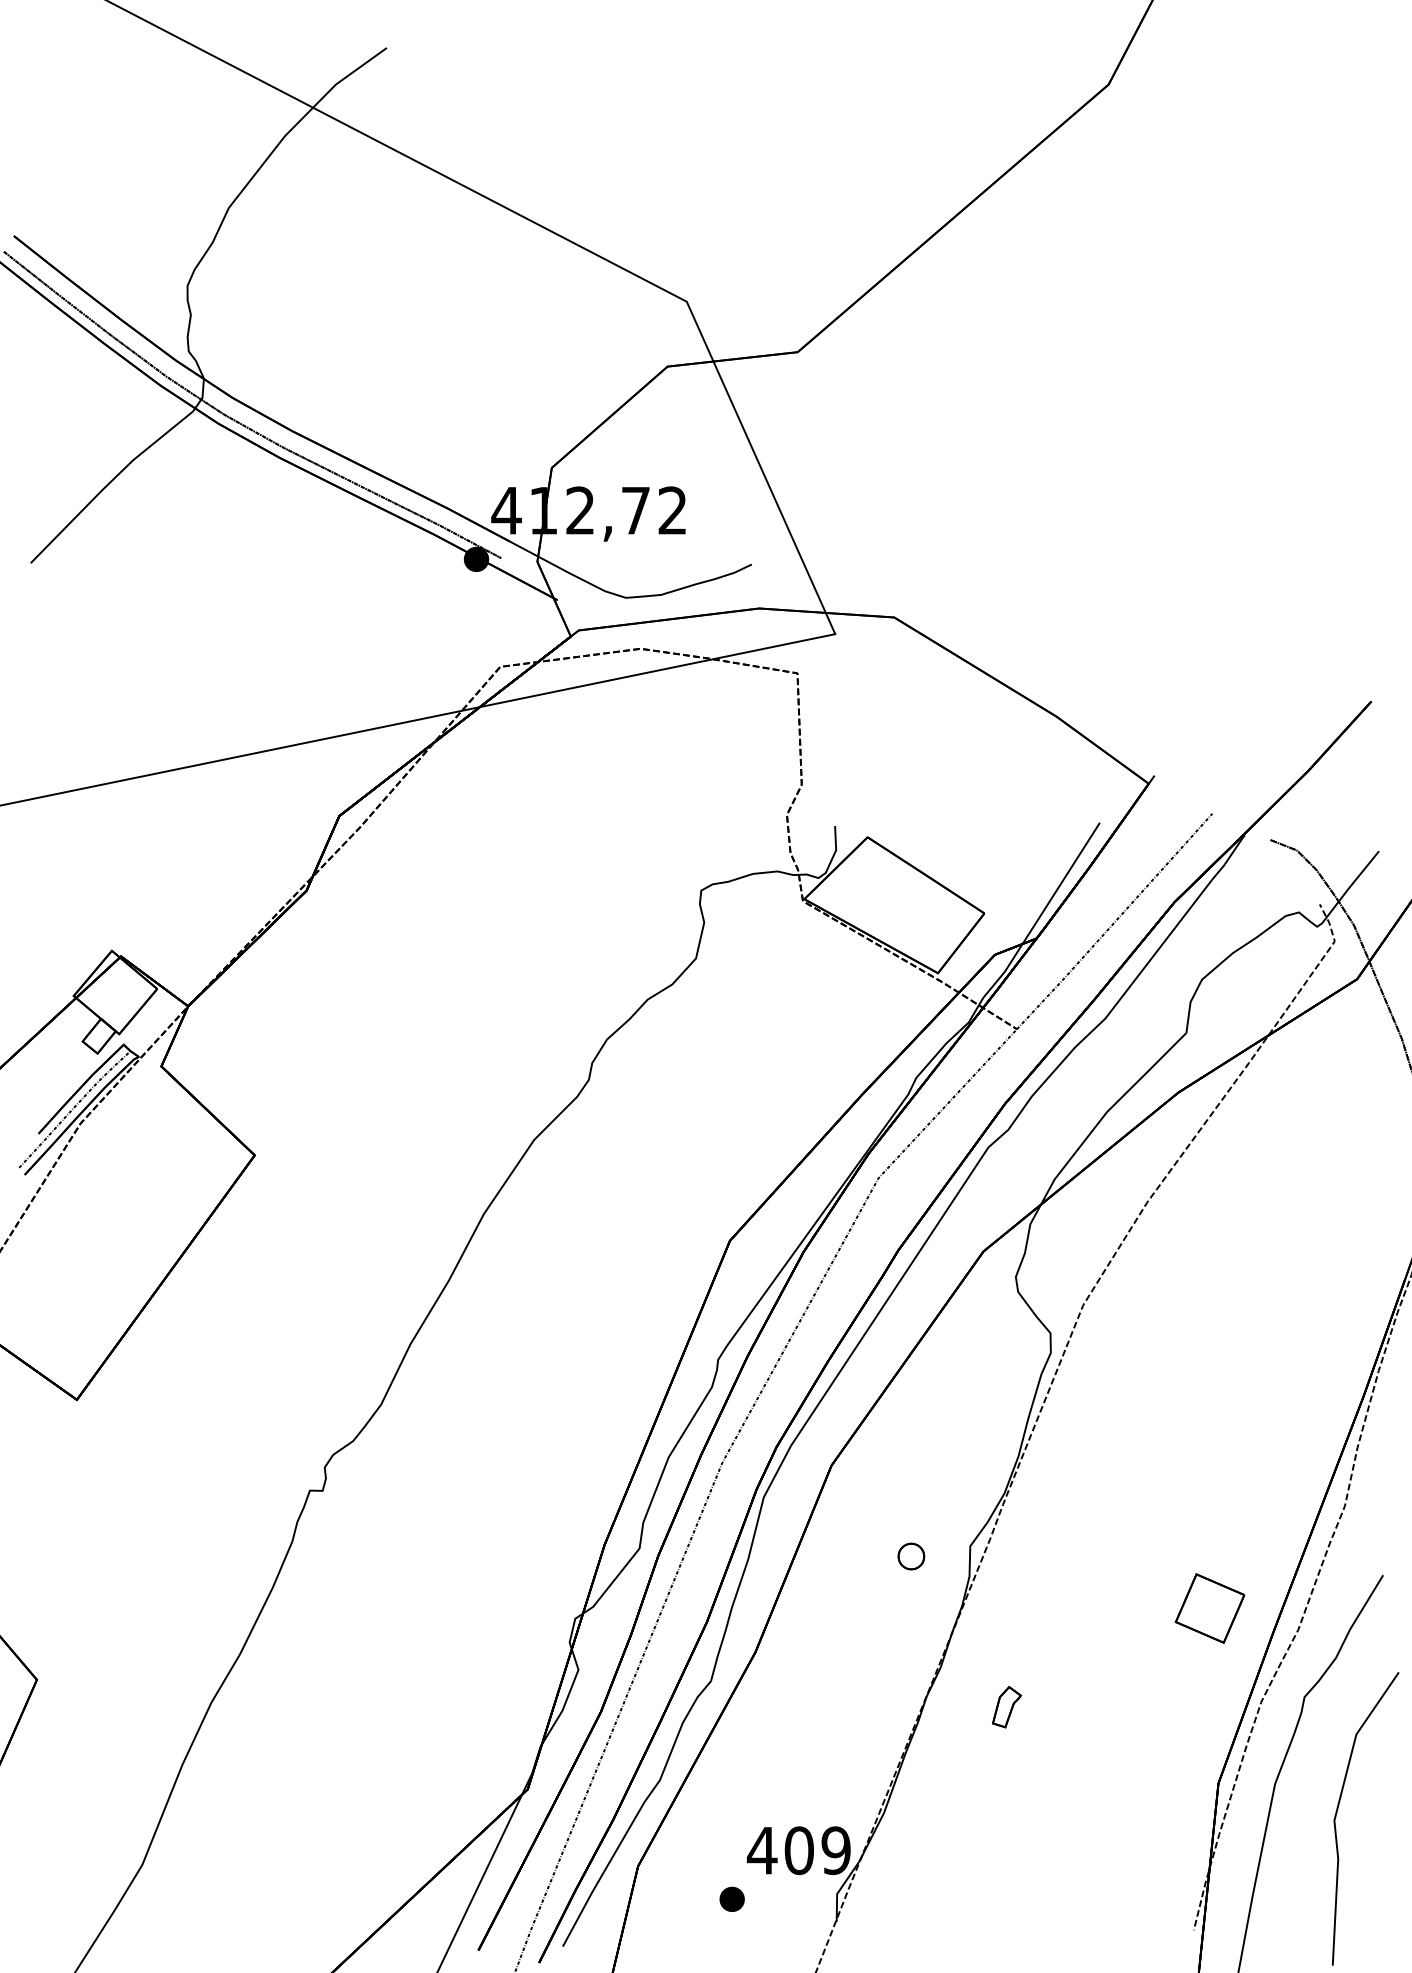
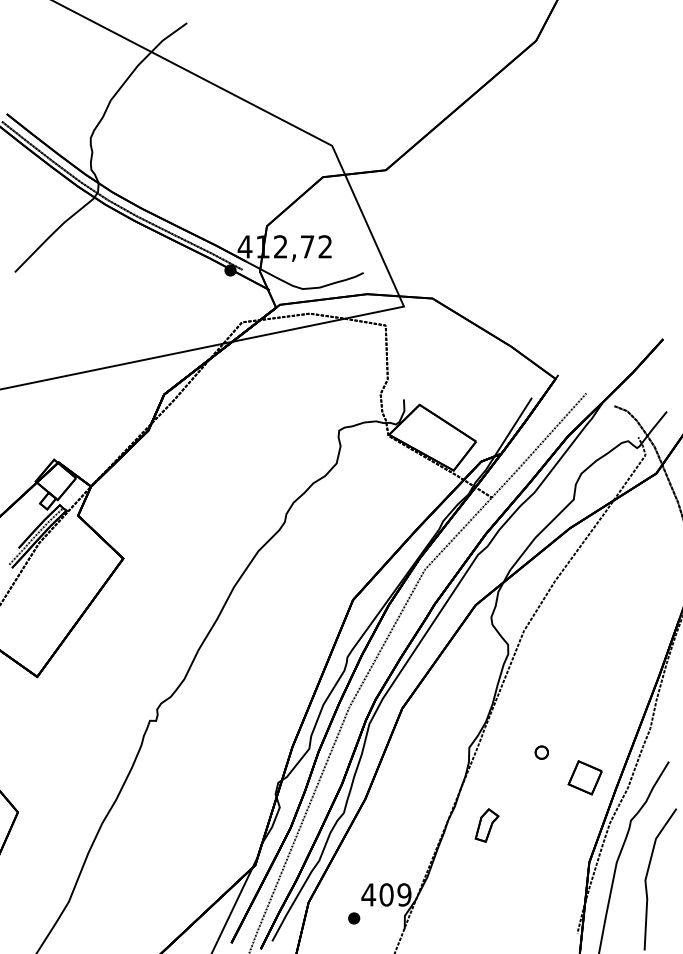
part: (910, 1556) -> (541, 752), moved
part: (1005, 1707) -> (486, 825), size x1.67

